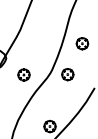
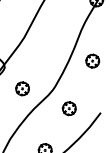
part: (67, 74) -> (68, 108), moved

